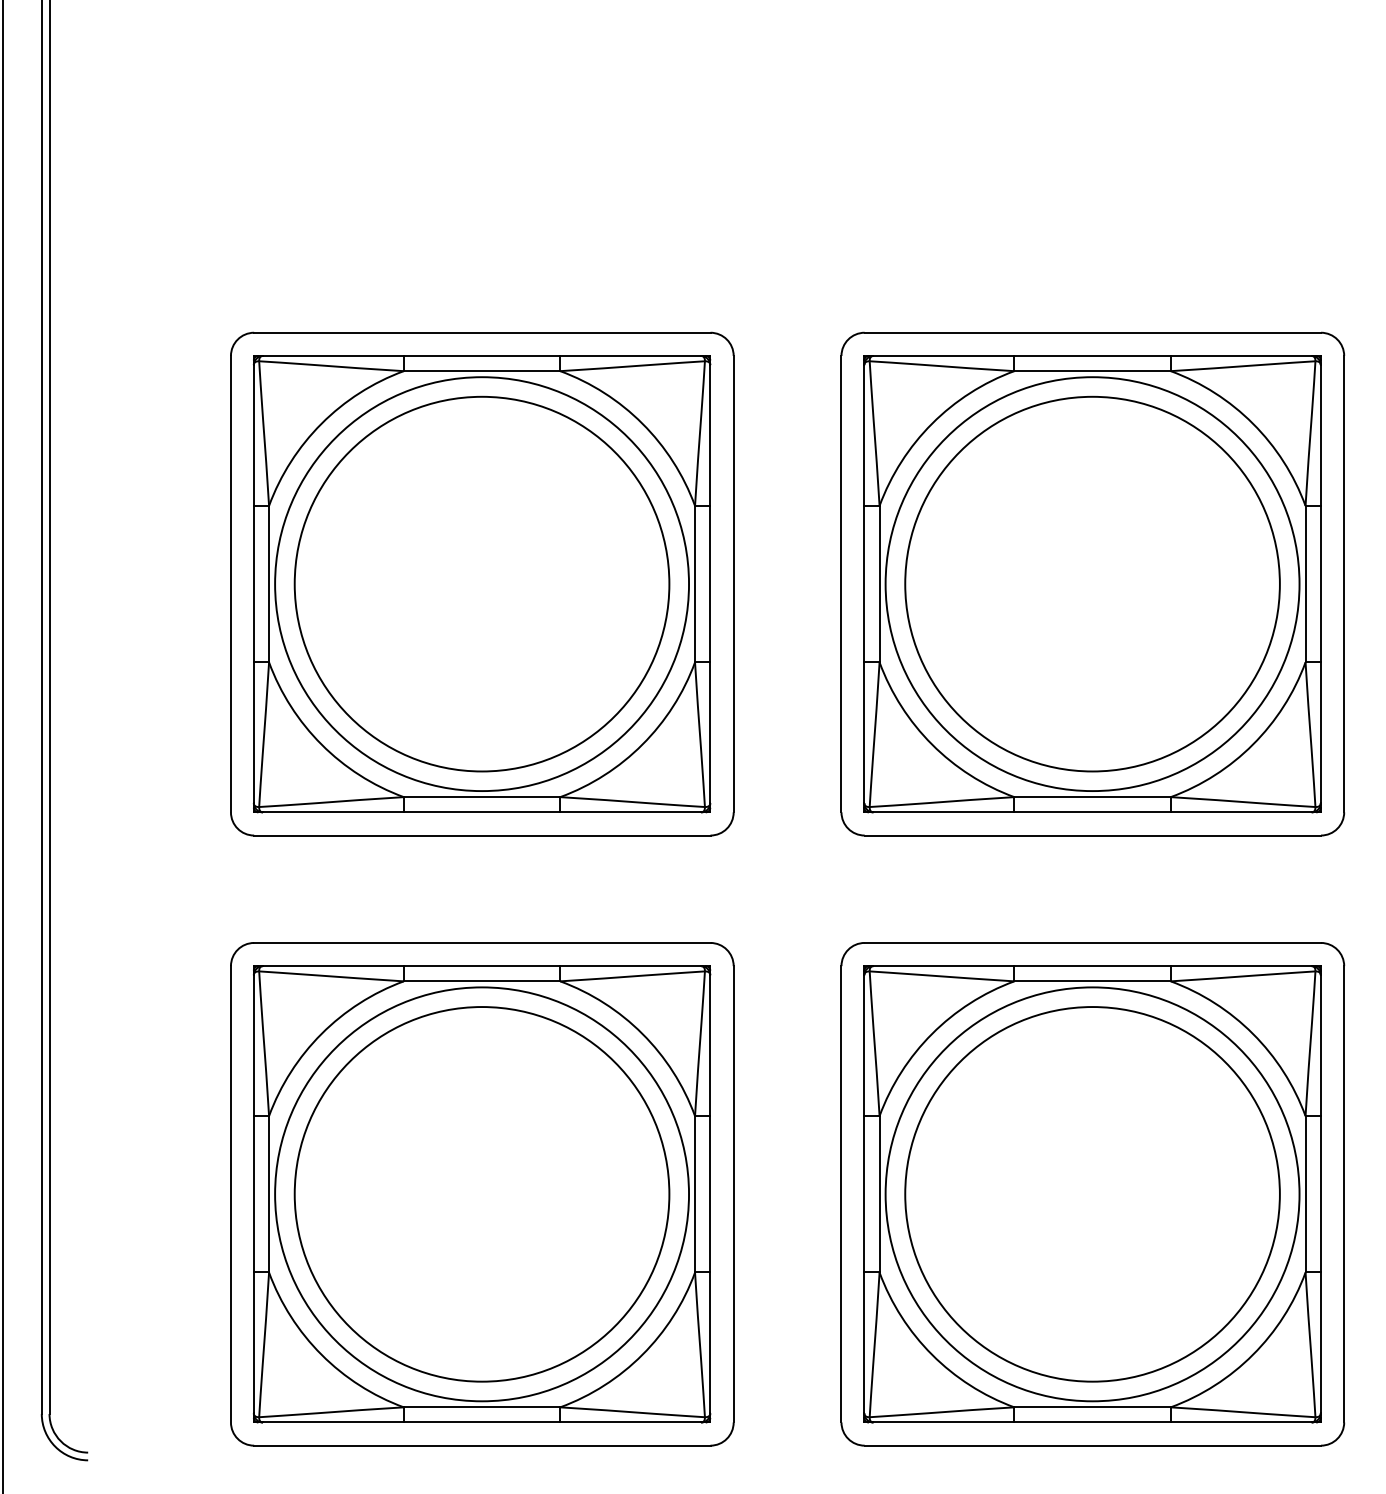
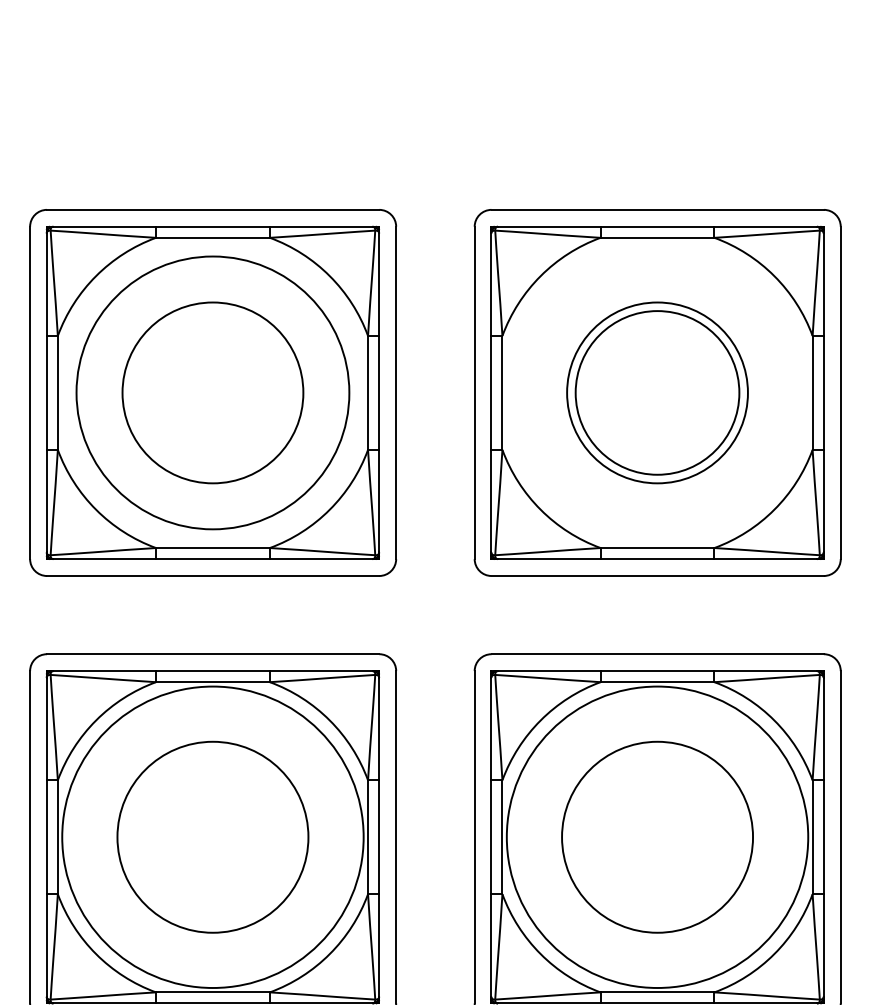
circle: (1092, 583) -> (657, 392), size x0.6
circle: (482, 584) -> (213, 393), size x0.6
circle: (1092, 584) -> (657, 393), size x0.6
circle: (481, 1194) -> (212, 837), size x0.7
circle: (1092, 1194) -> (657, 837), size x0.7

